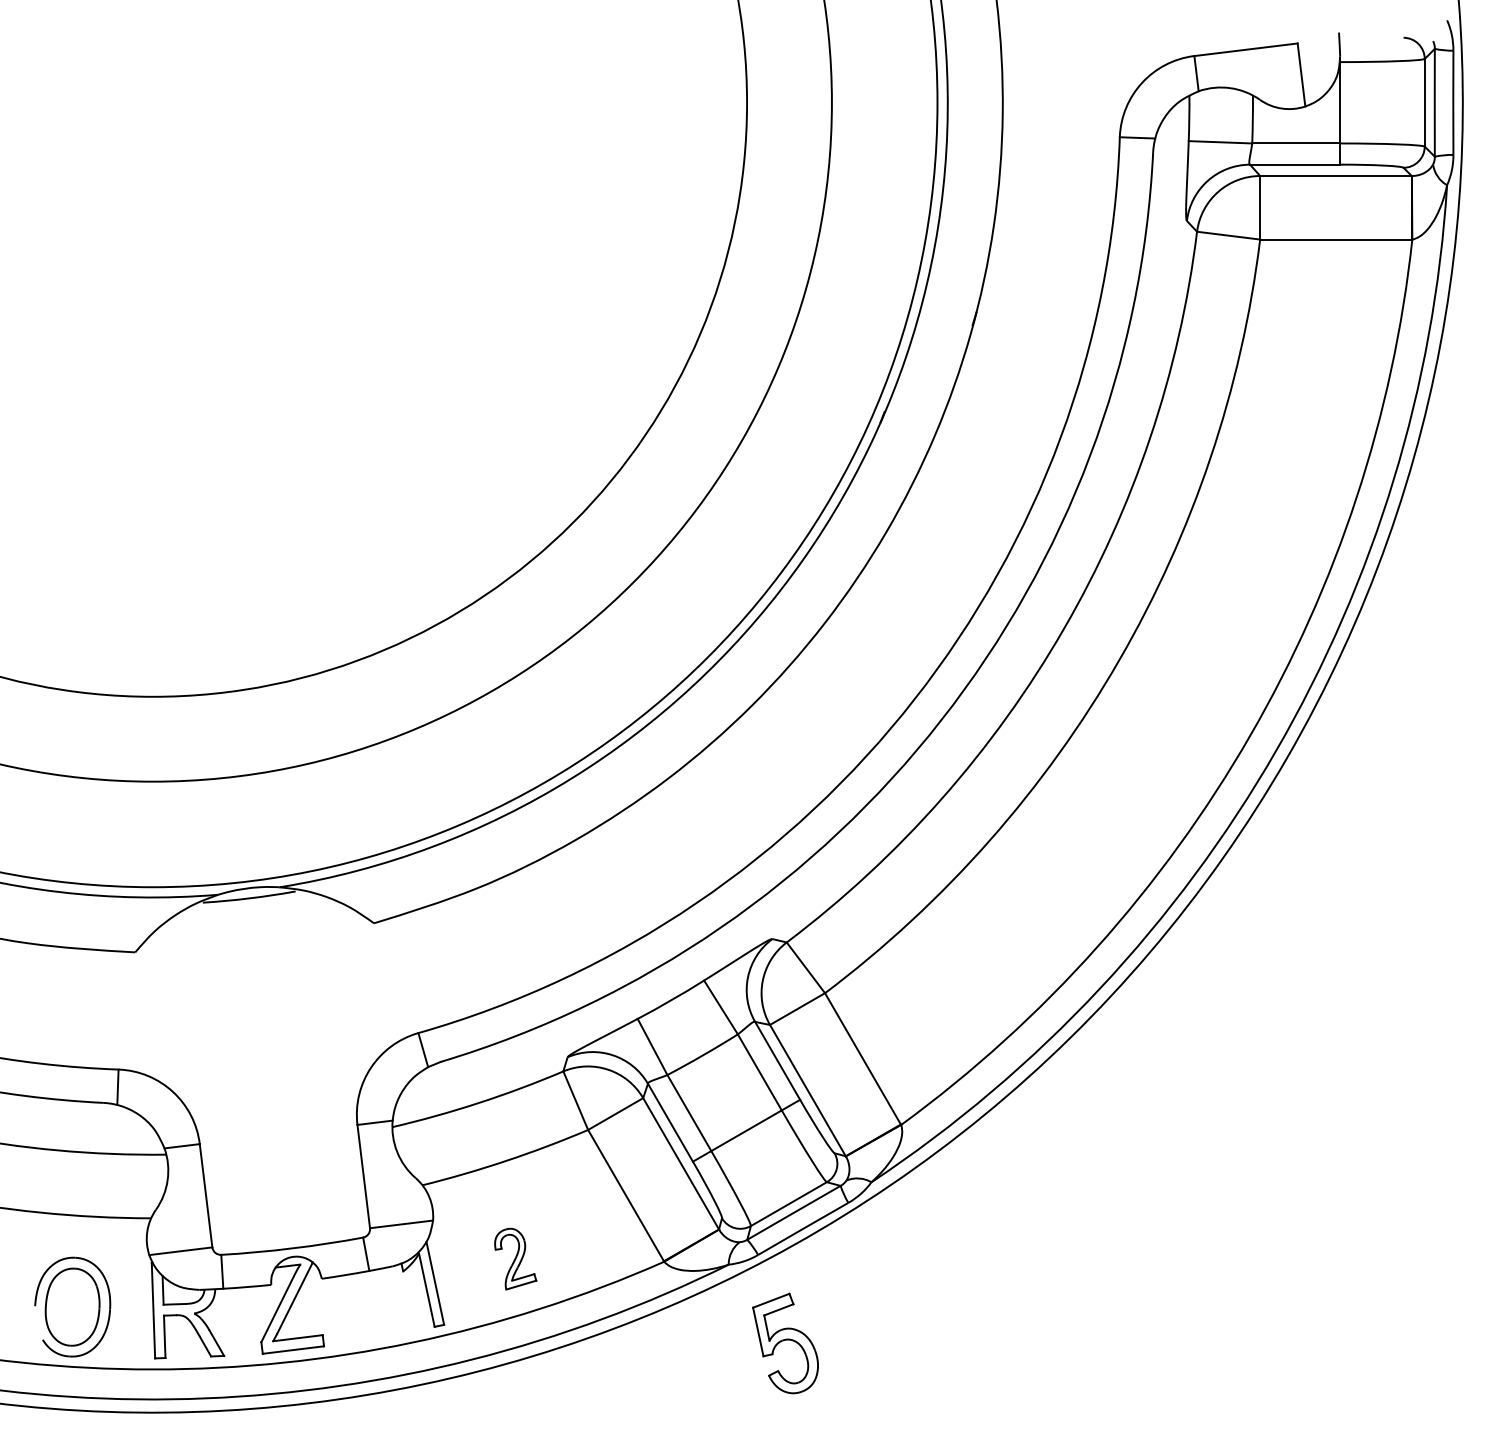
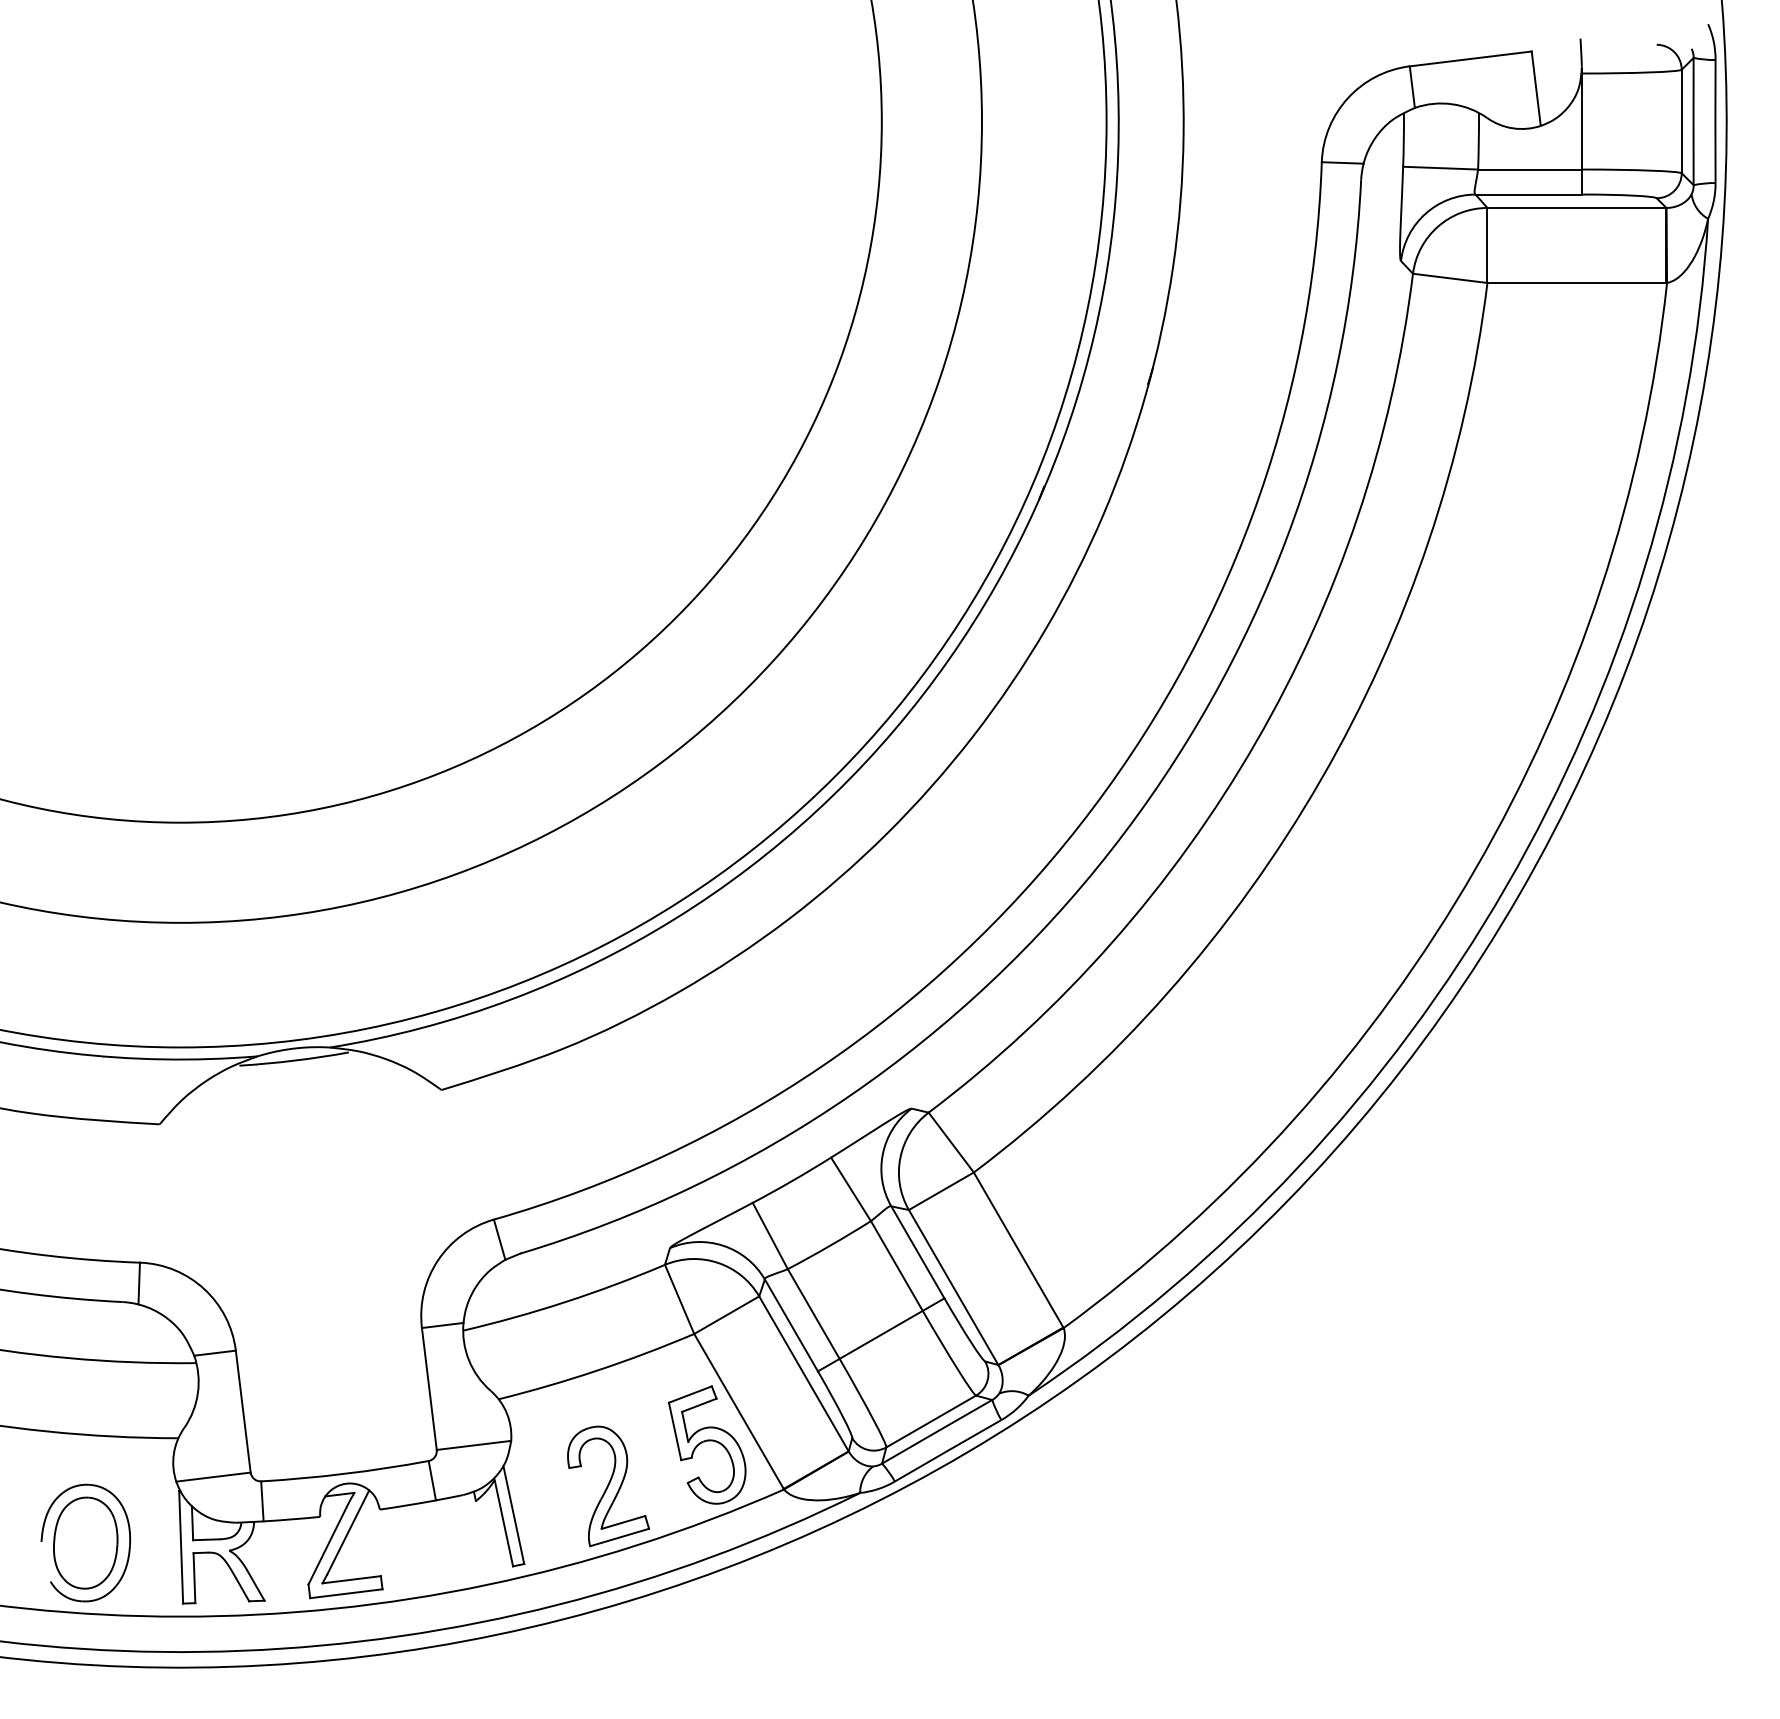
part: (515, 1259) -> (608, 1486), size x1.67
part: (784, 1343) -> (706, 1444), moved

